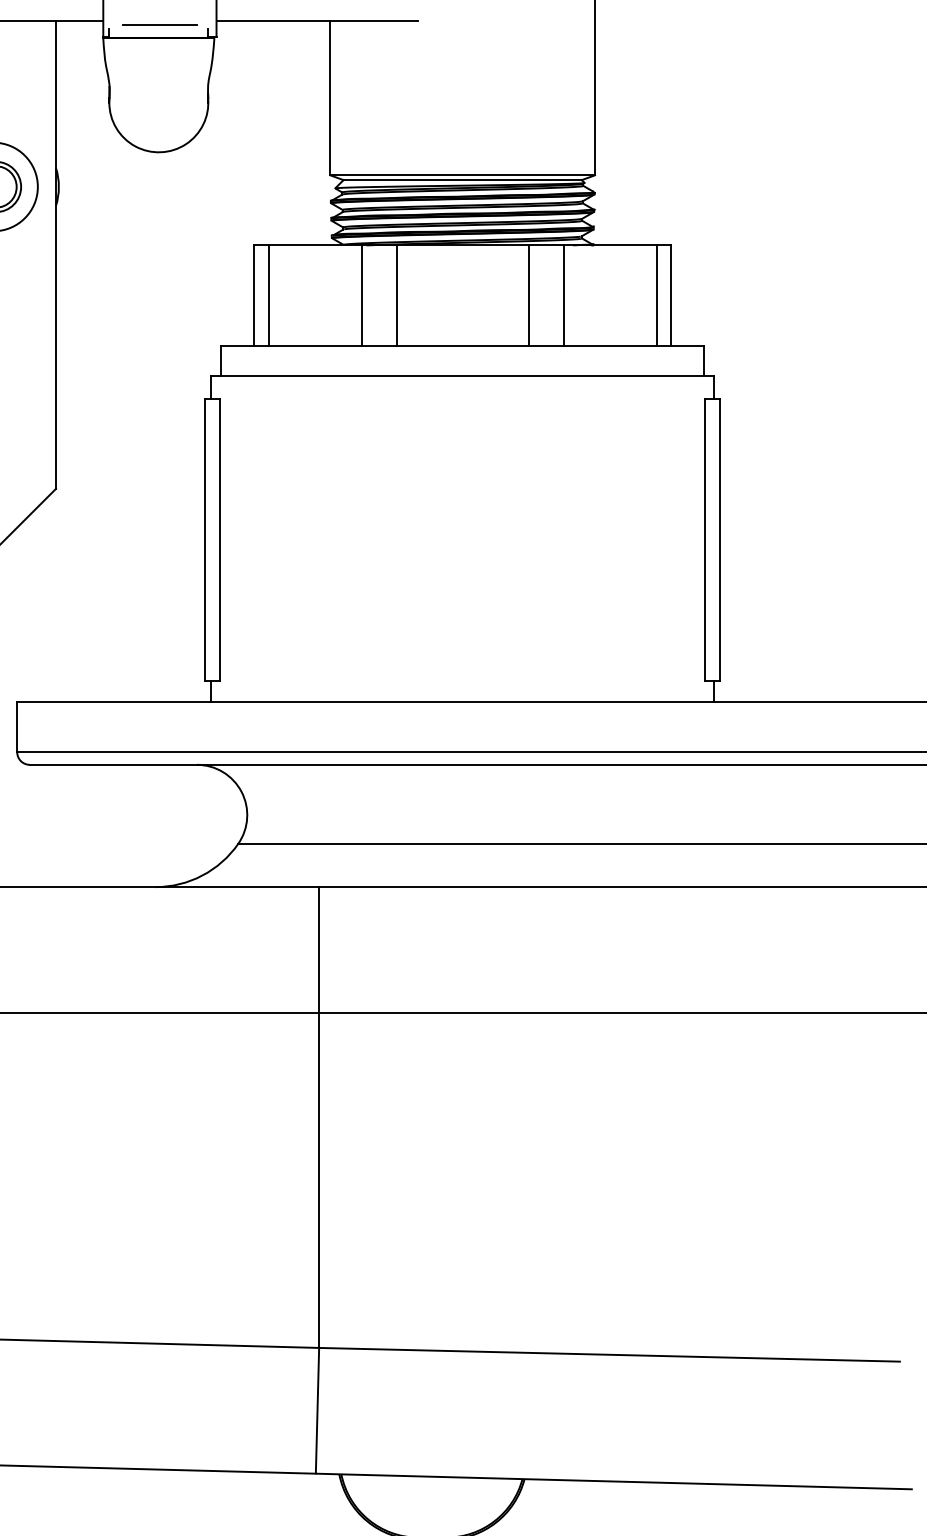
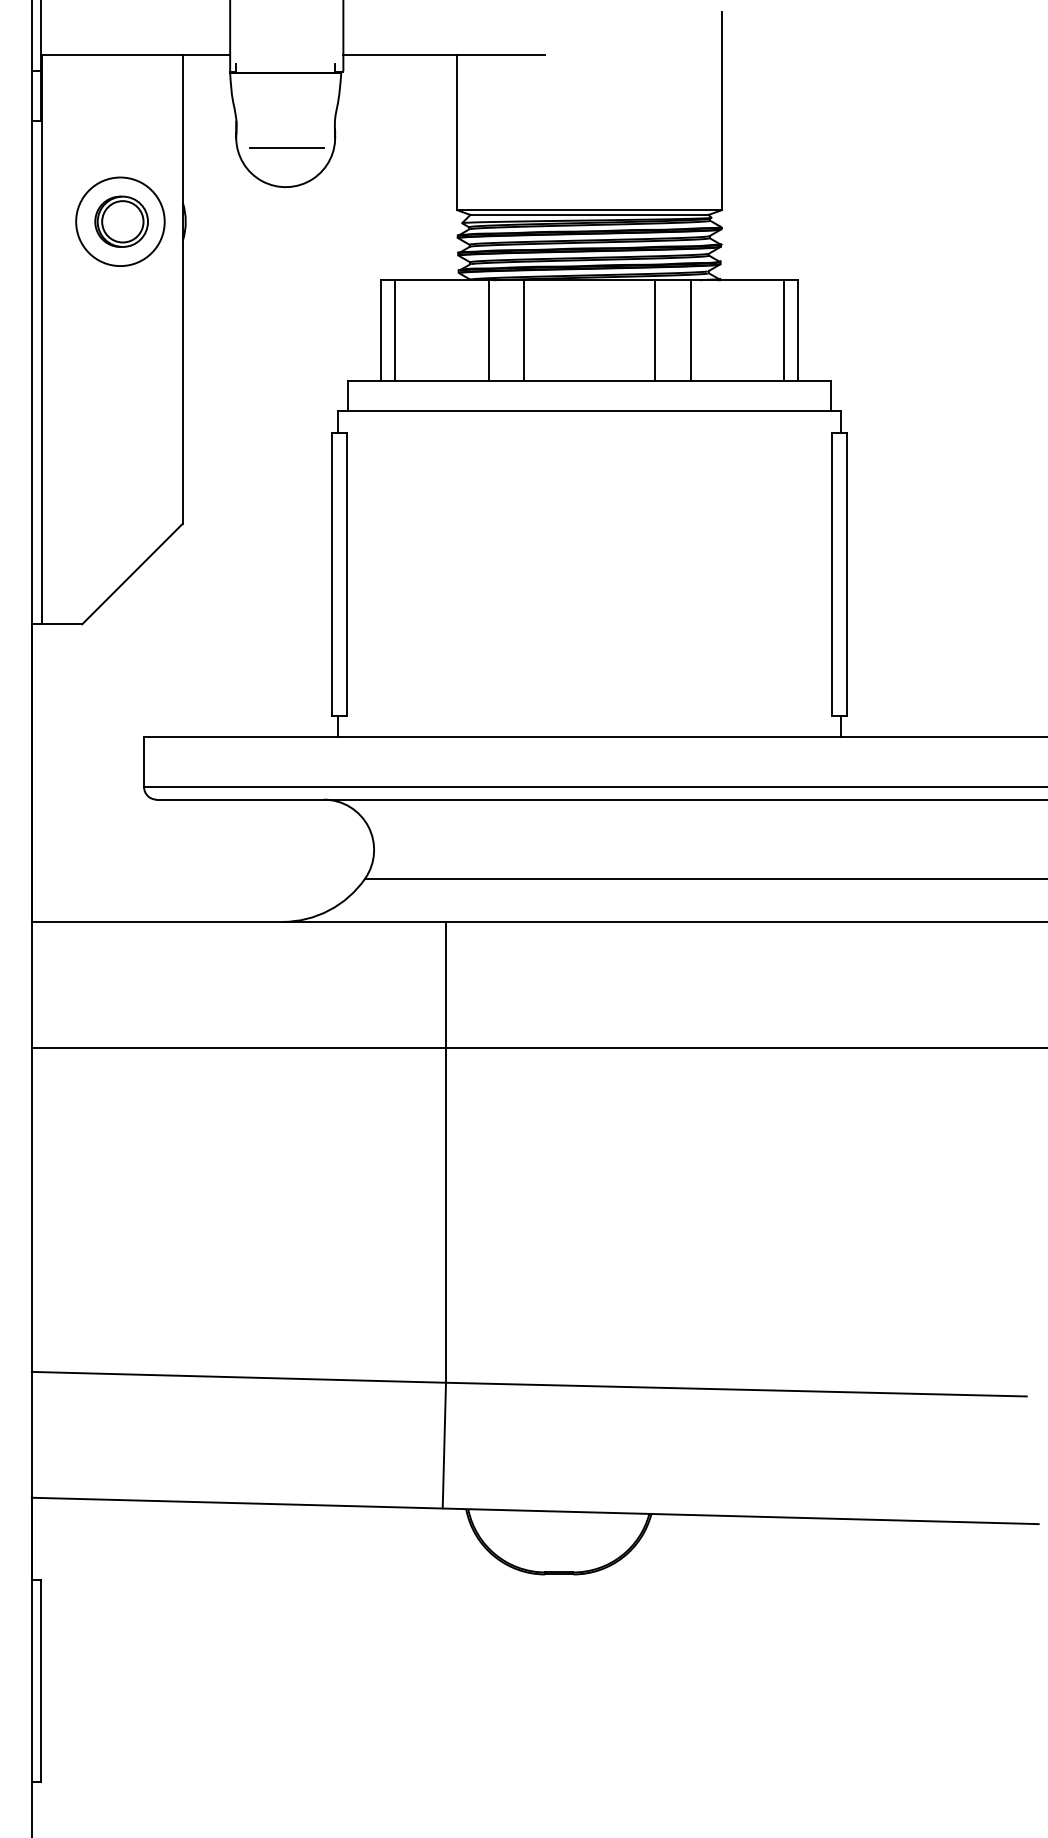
line: (159, 24) -> (286, 147), moved

